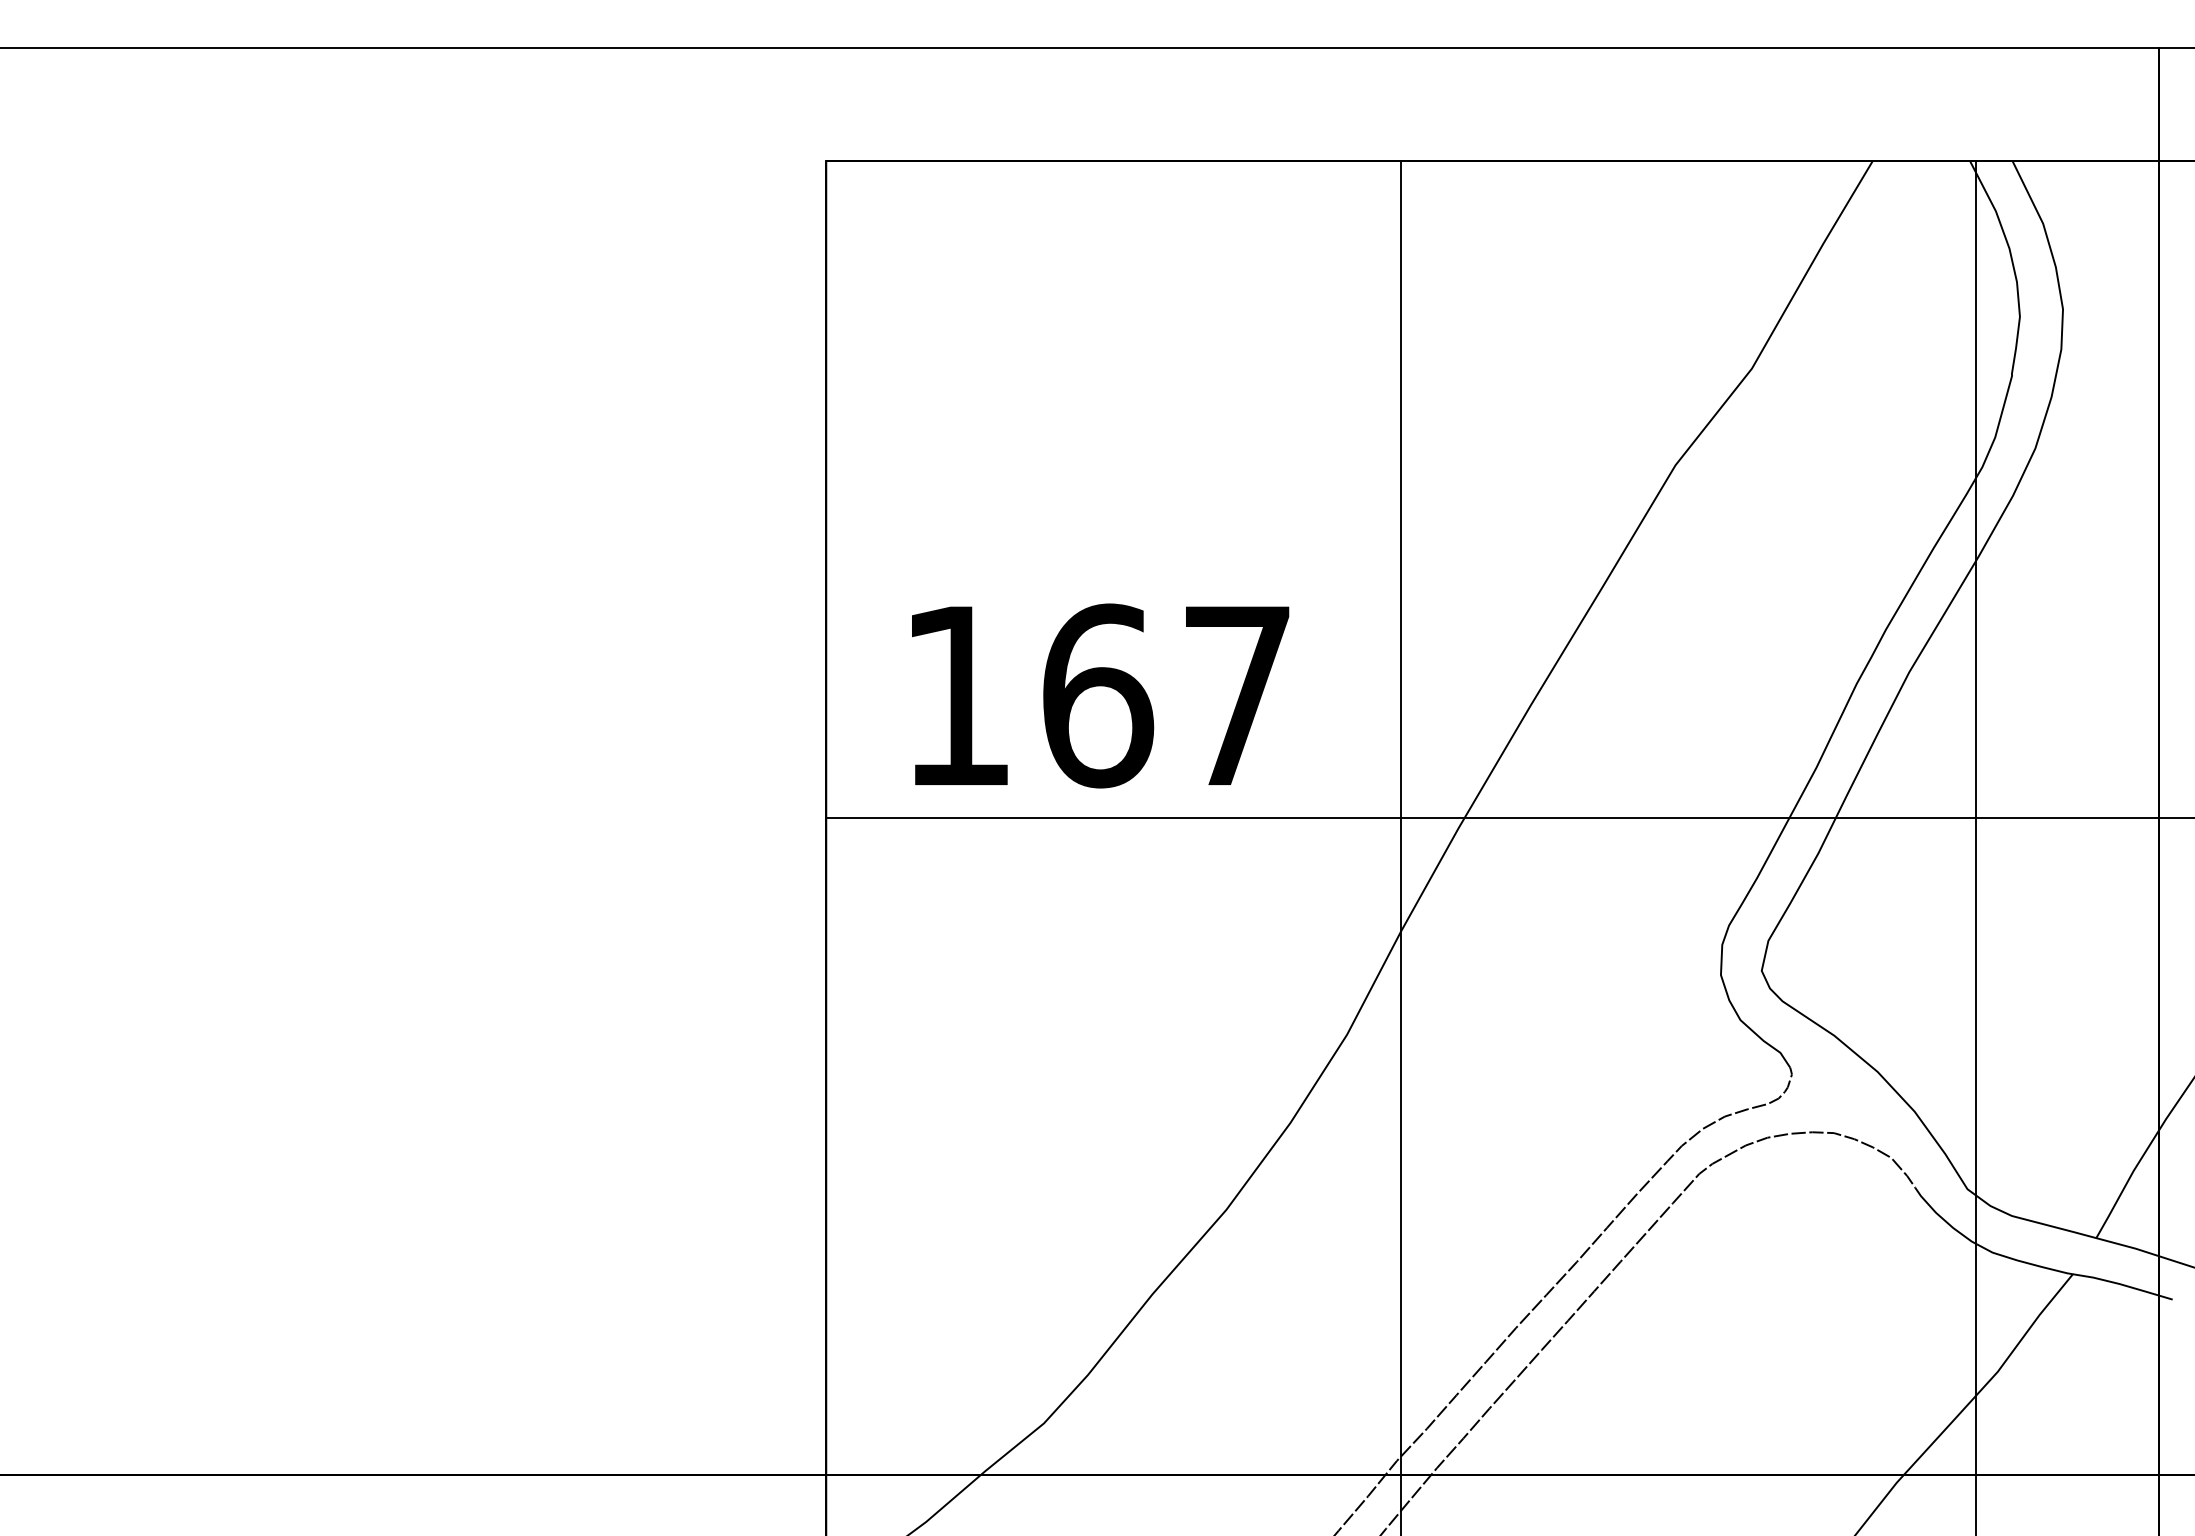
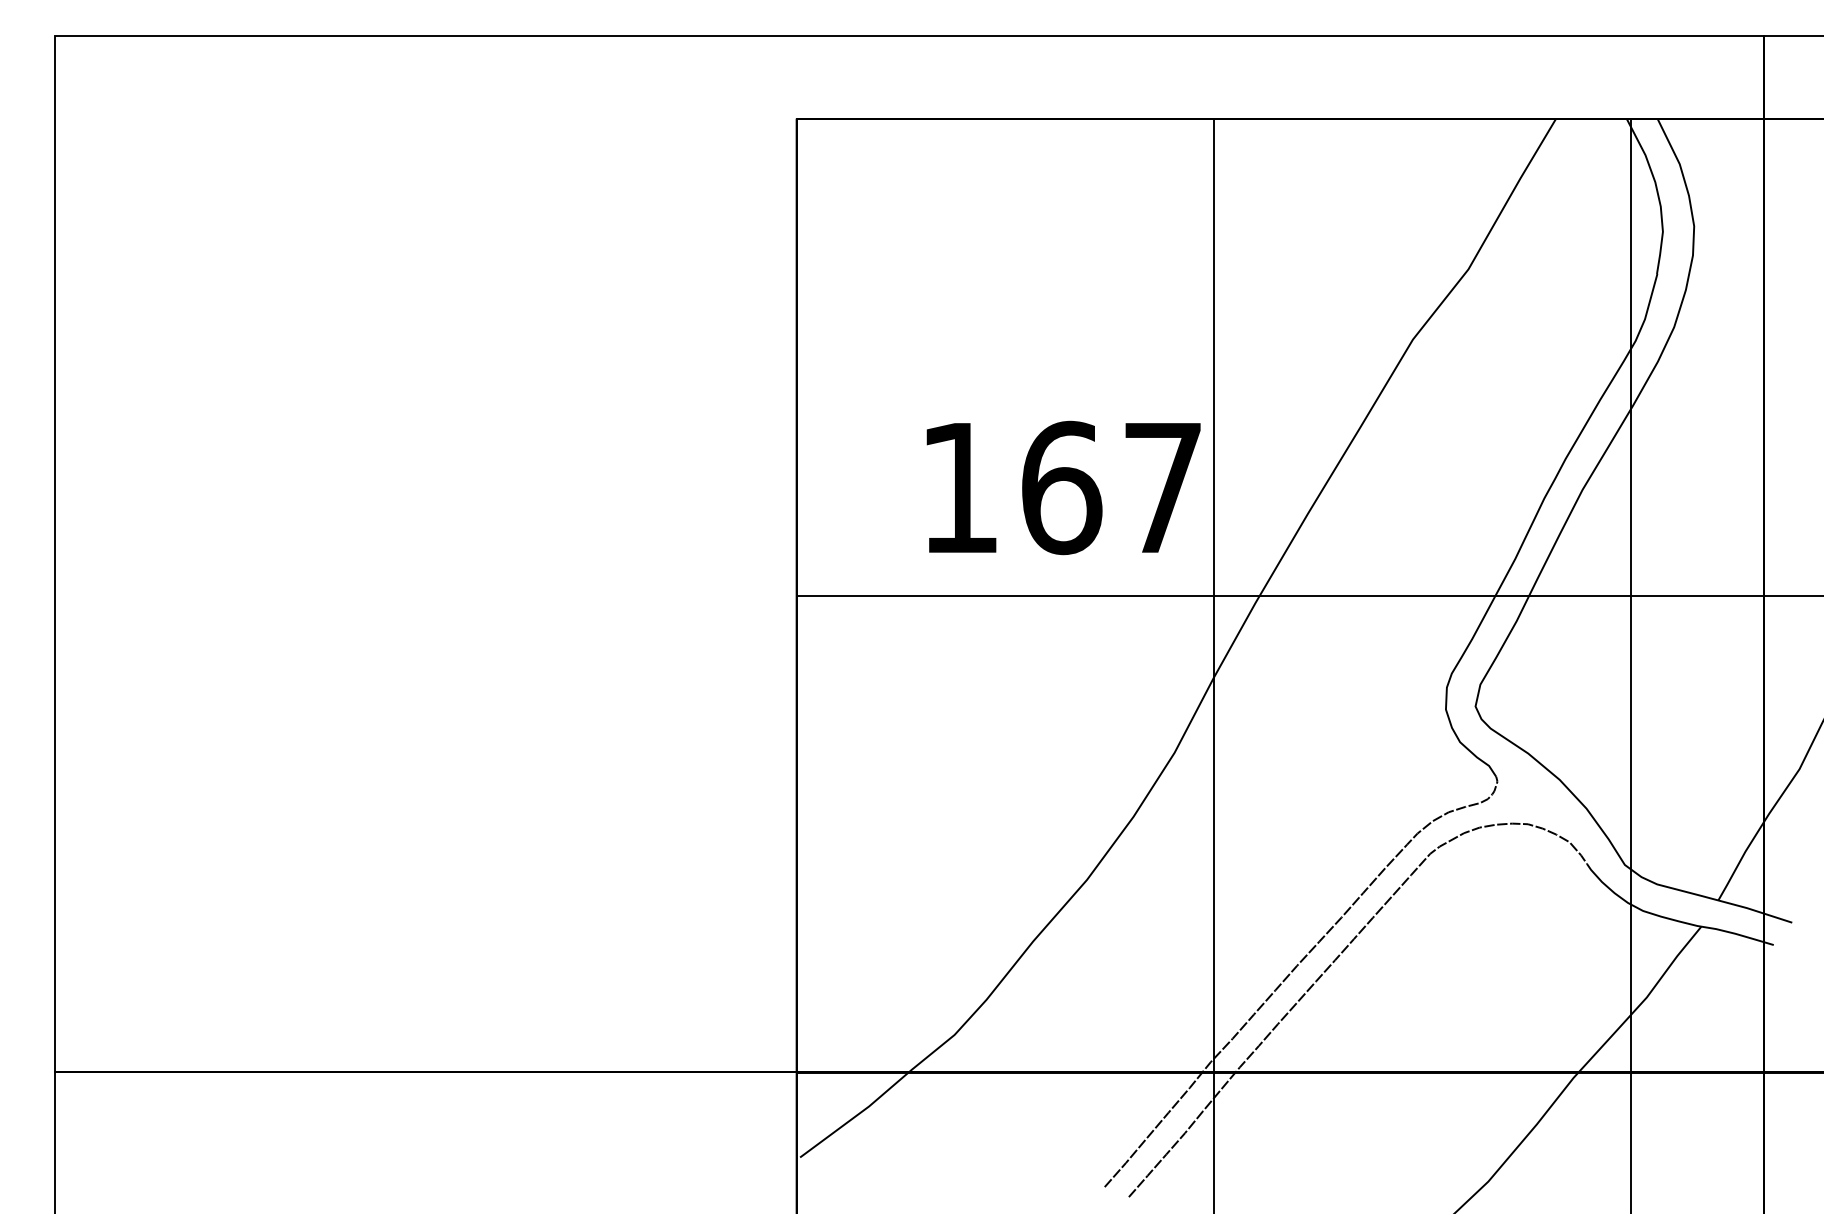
text: (1100, 695) -> (1063, 487), moved

